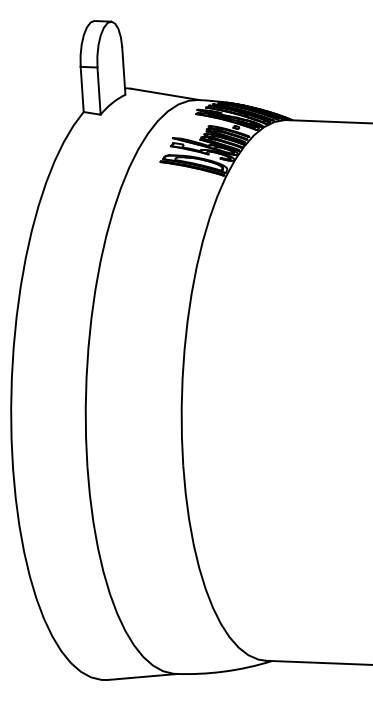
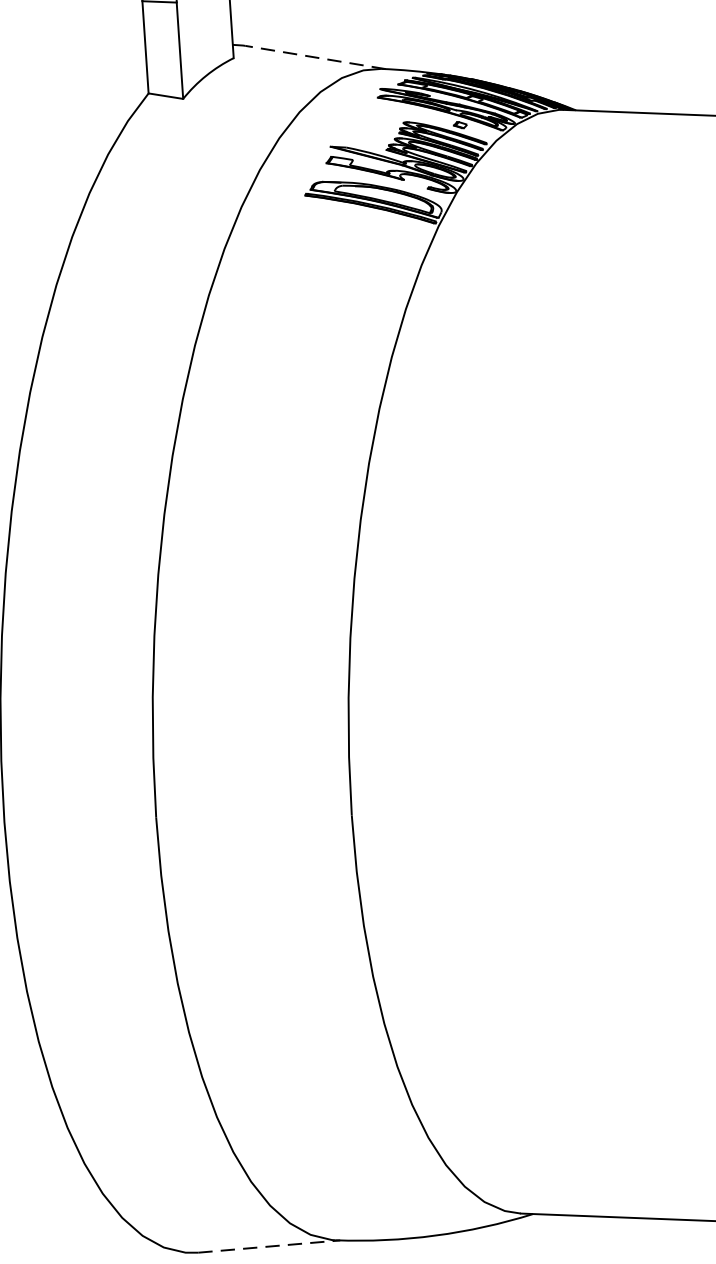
line: (165, 94) -> (315, 57), solid -> dashed
line: (142, 676) -> (268, 1245), solid -> dashed

